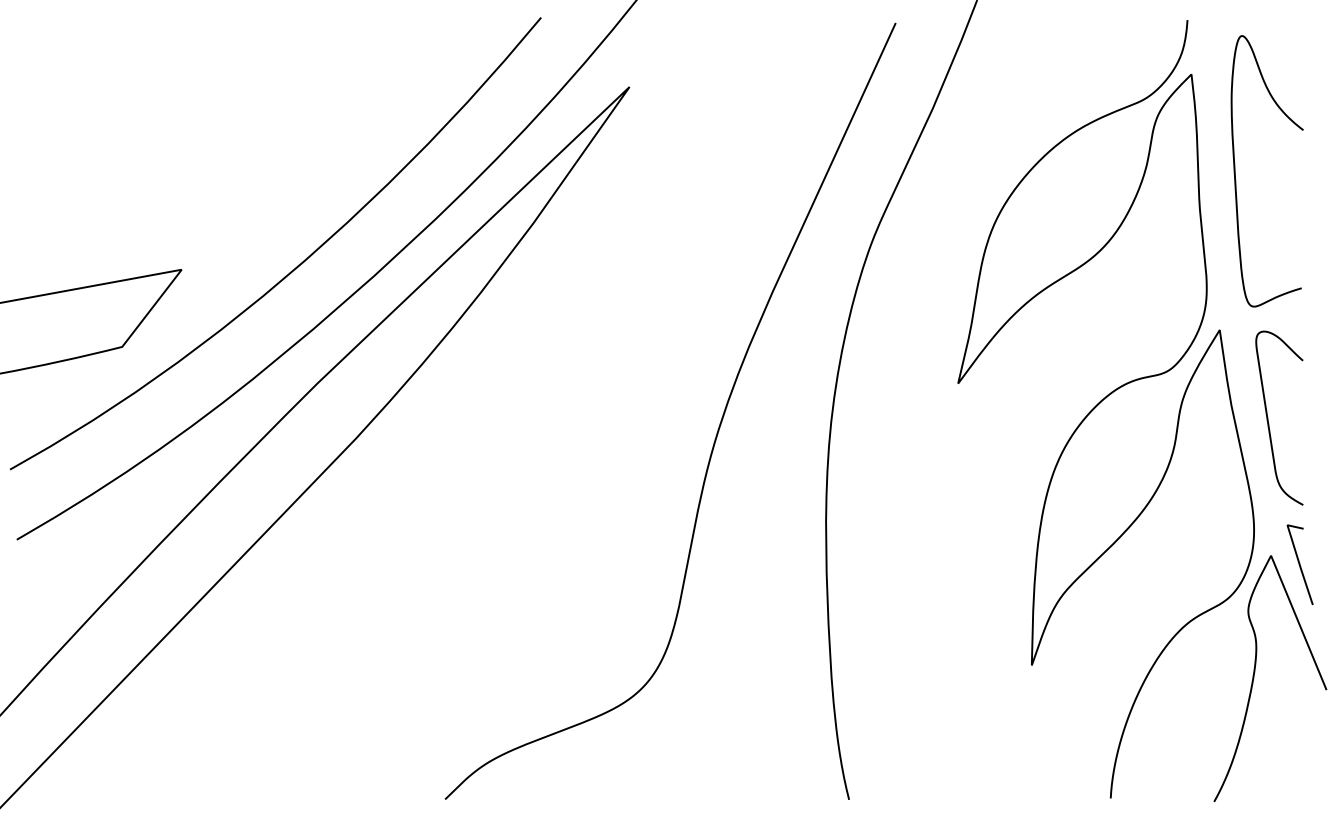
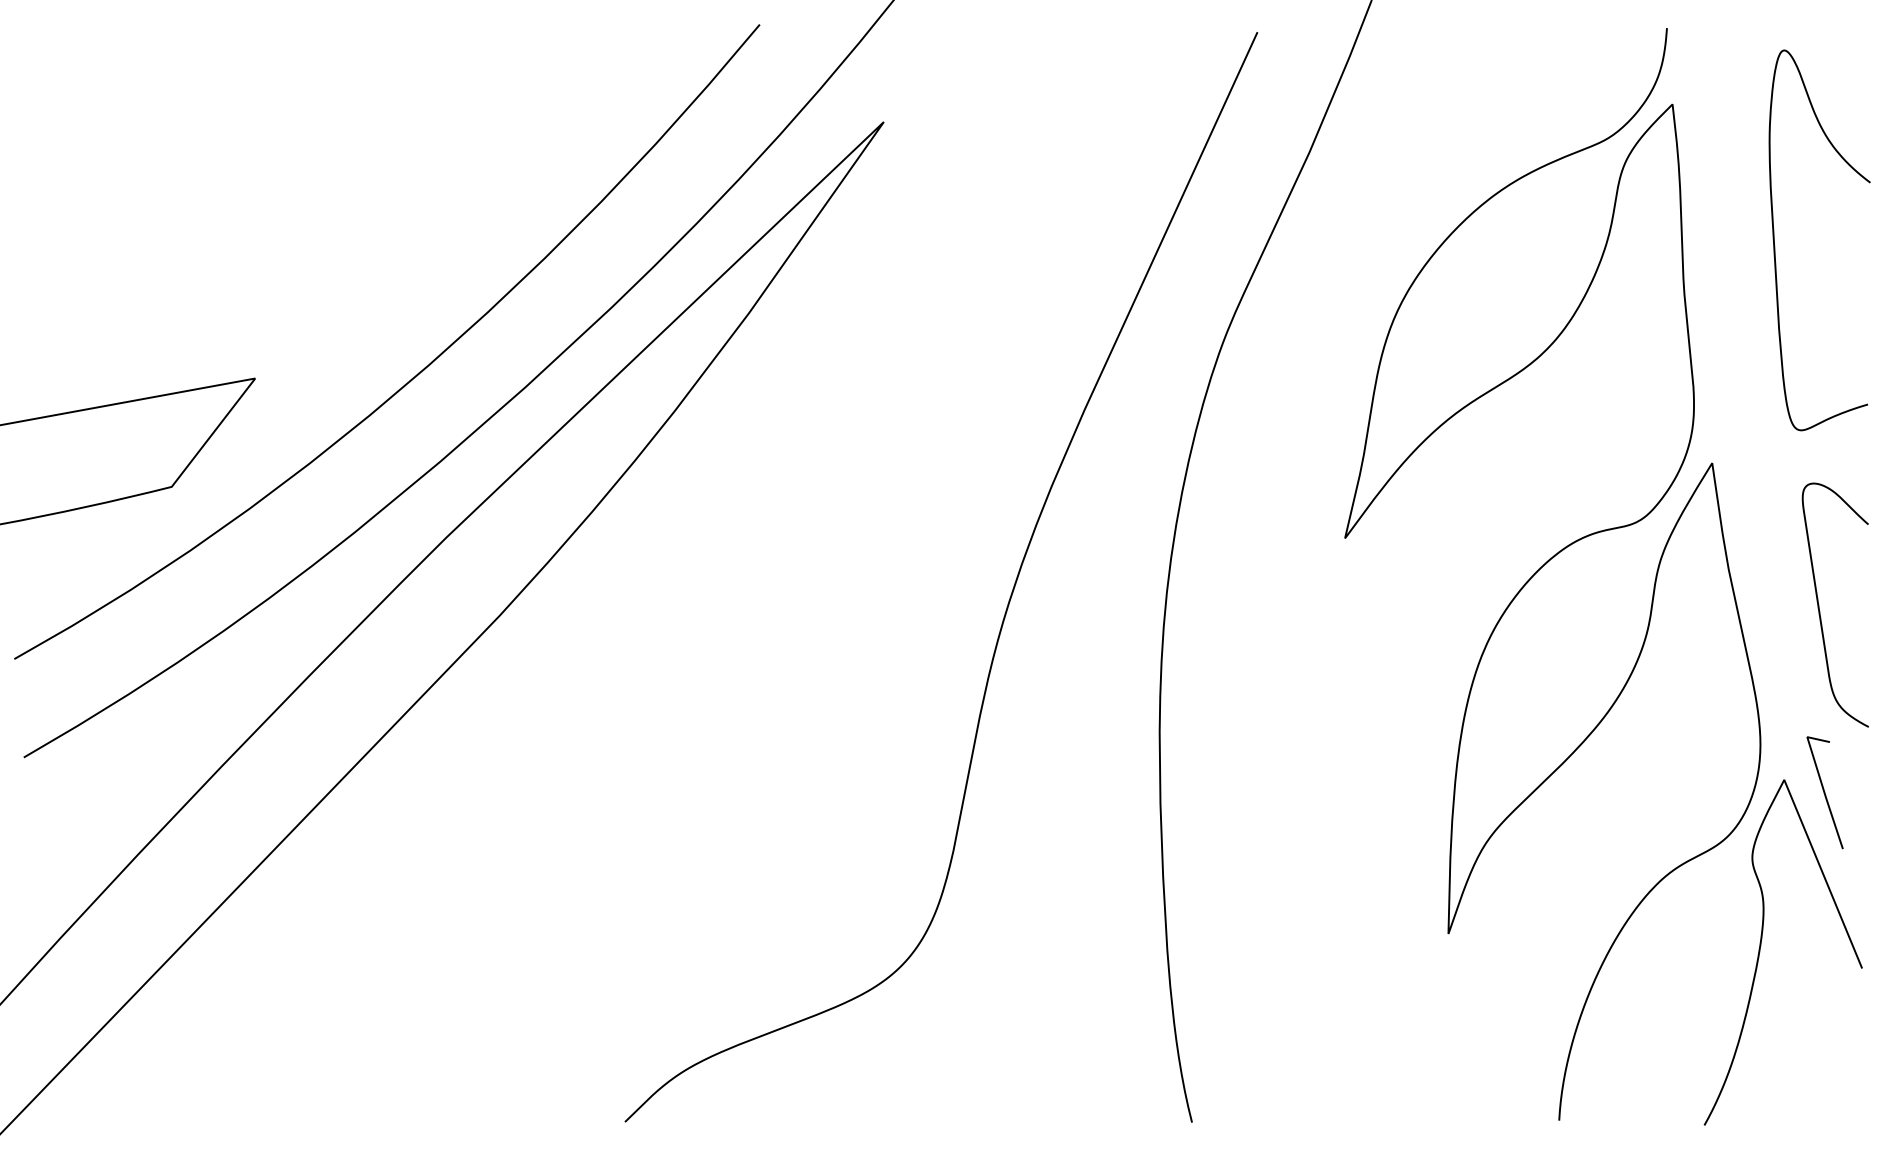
curve: (1235, 171) -> (1775, 240), moved
curve: (1268, 417) -> (1819, 604), moved

